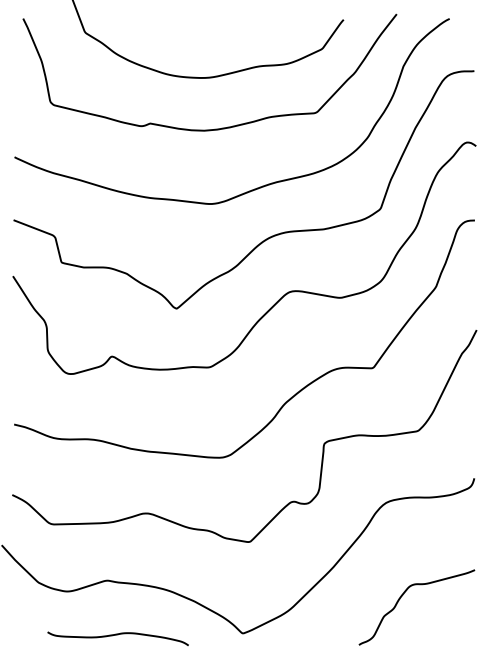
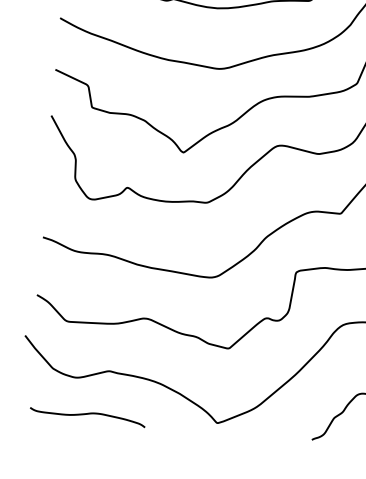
curve: (117, 635) -> (87, 414), moved

